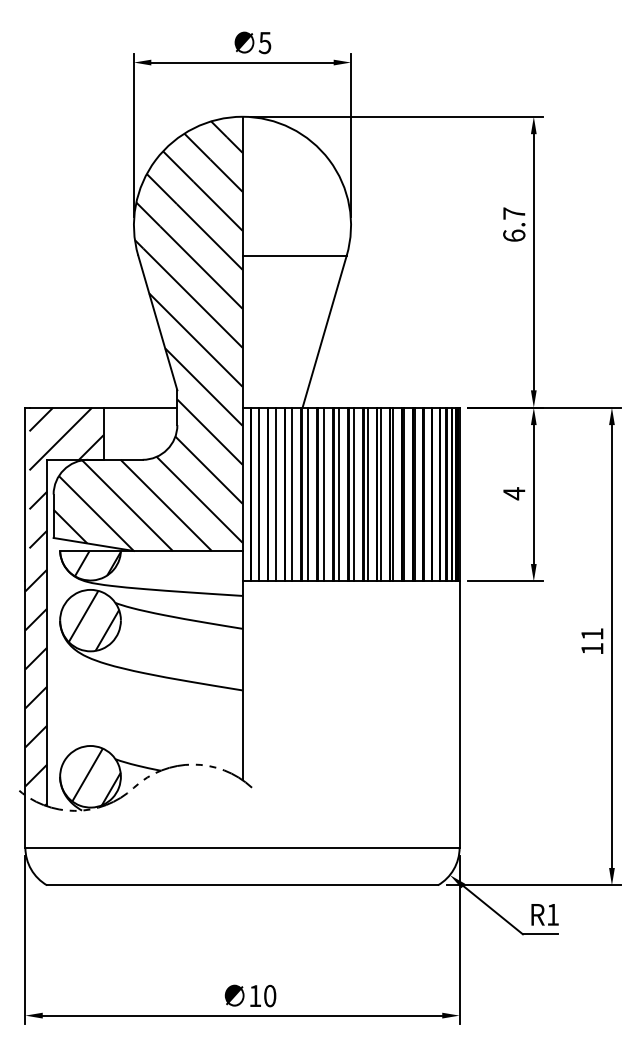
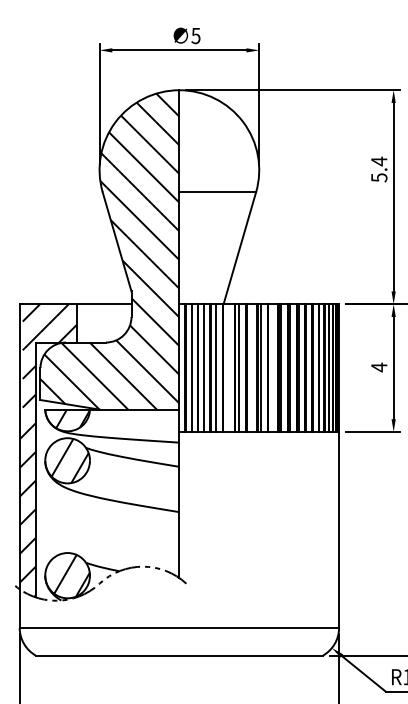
text: (514, 224) -> (379, 169), 6.7 -> 5.4
line: (308, 494) -> (227, 368), removed
line: (339, 494) -> (250, 368), removed
line: (367, 494) -> (271, 368), removed

